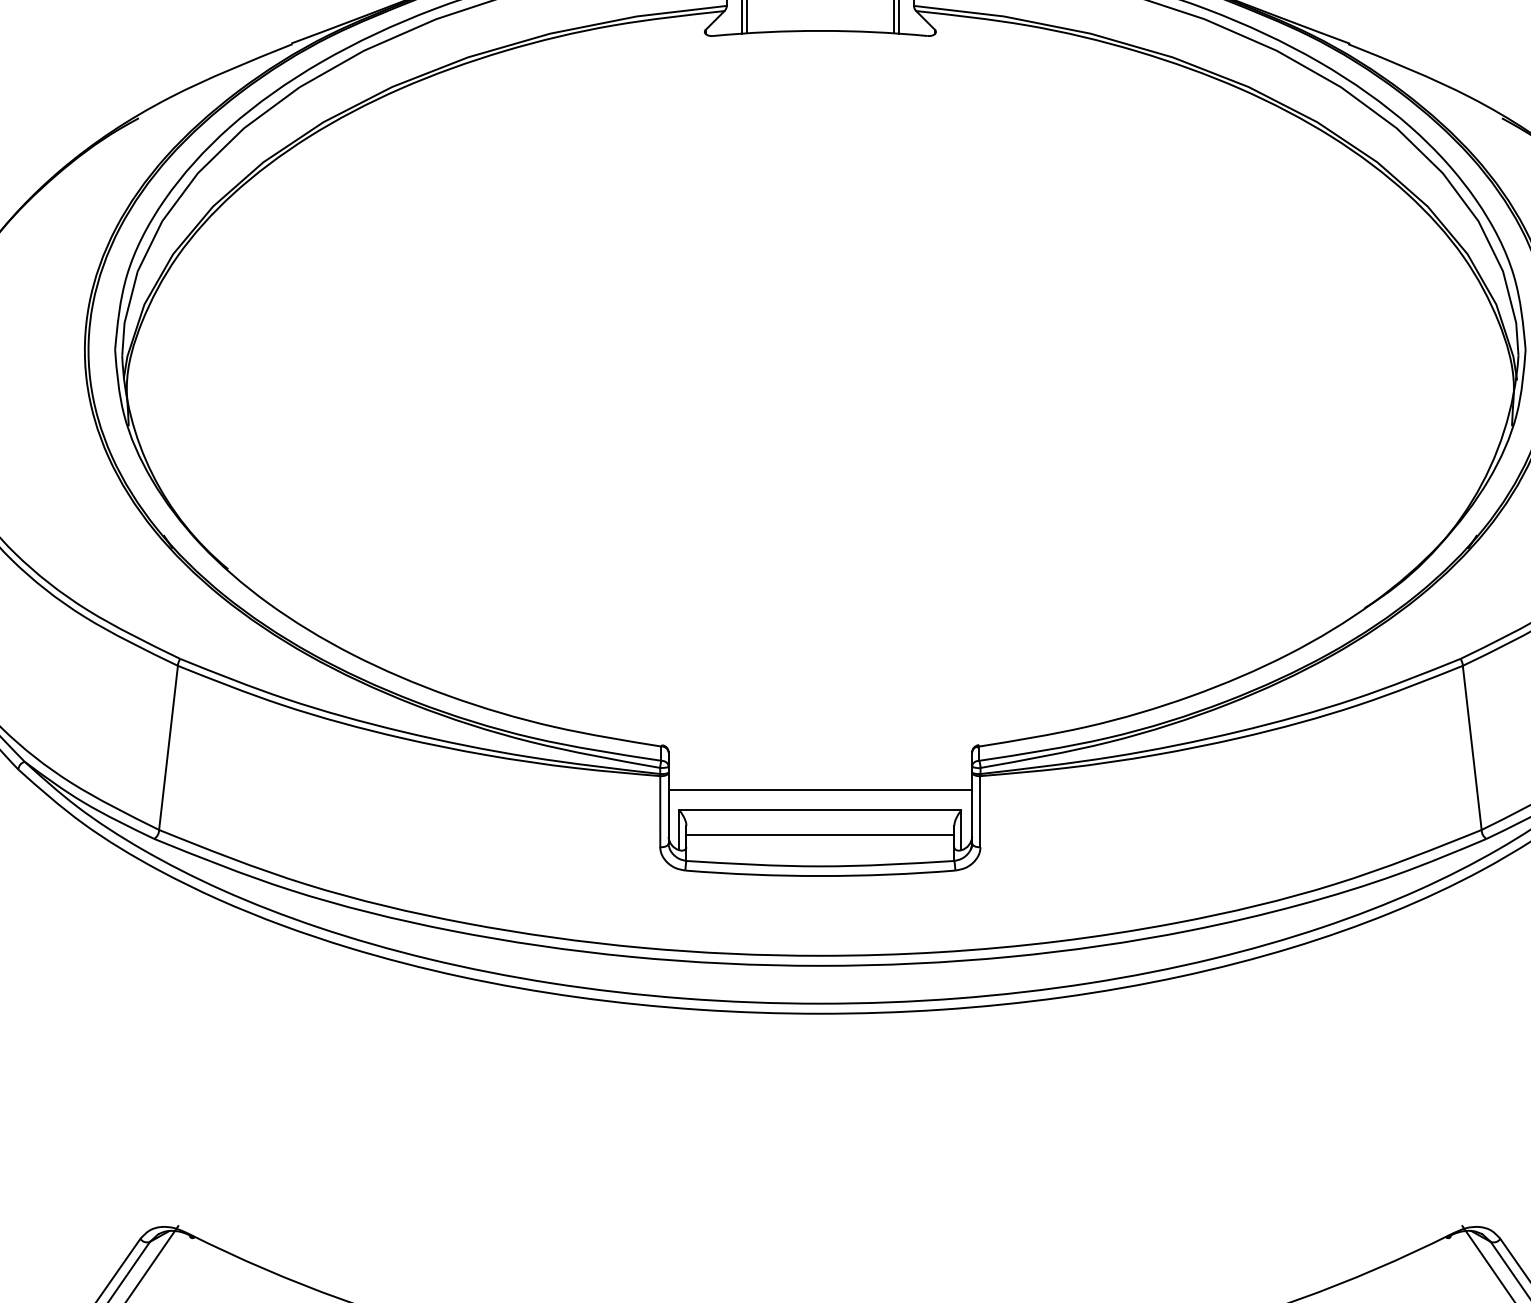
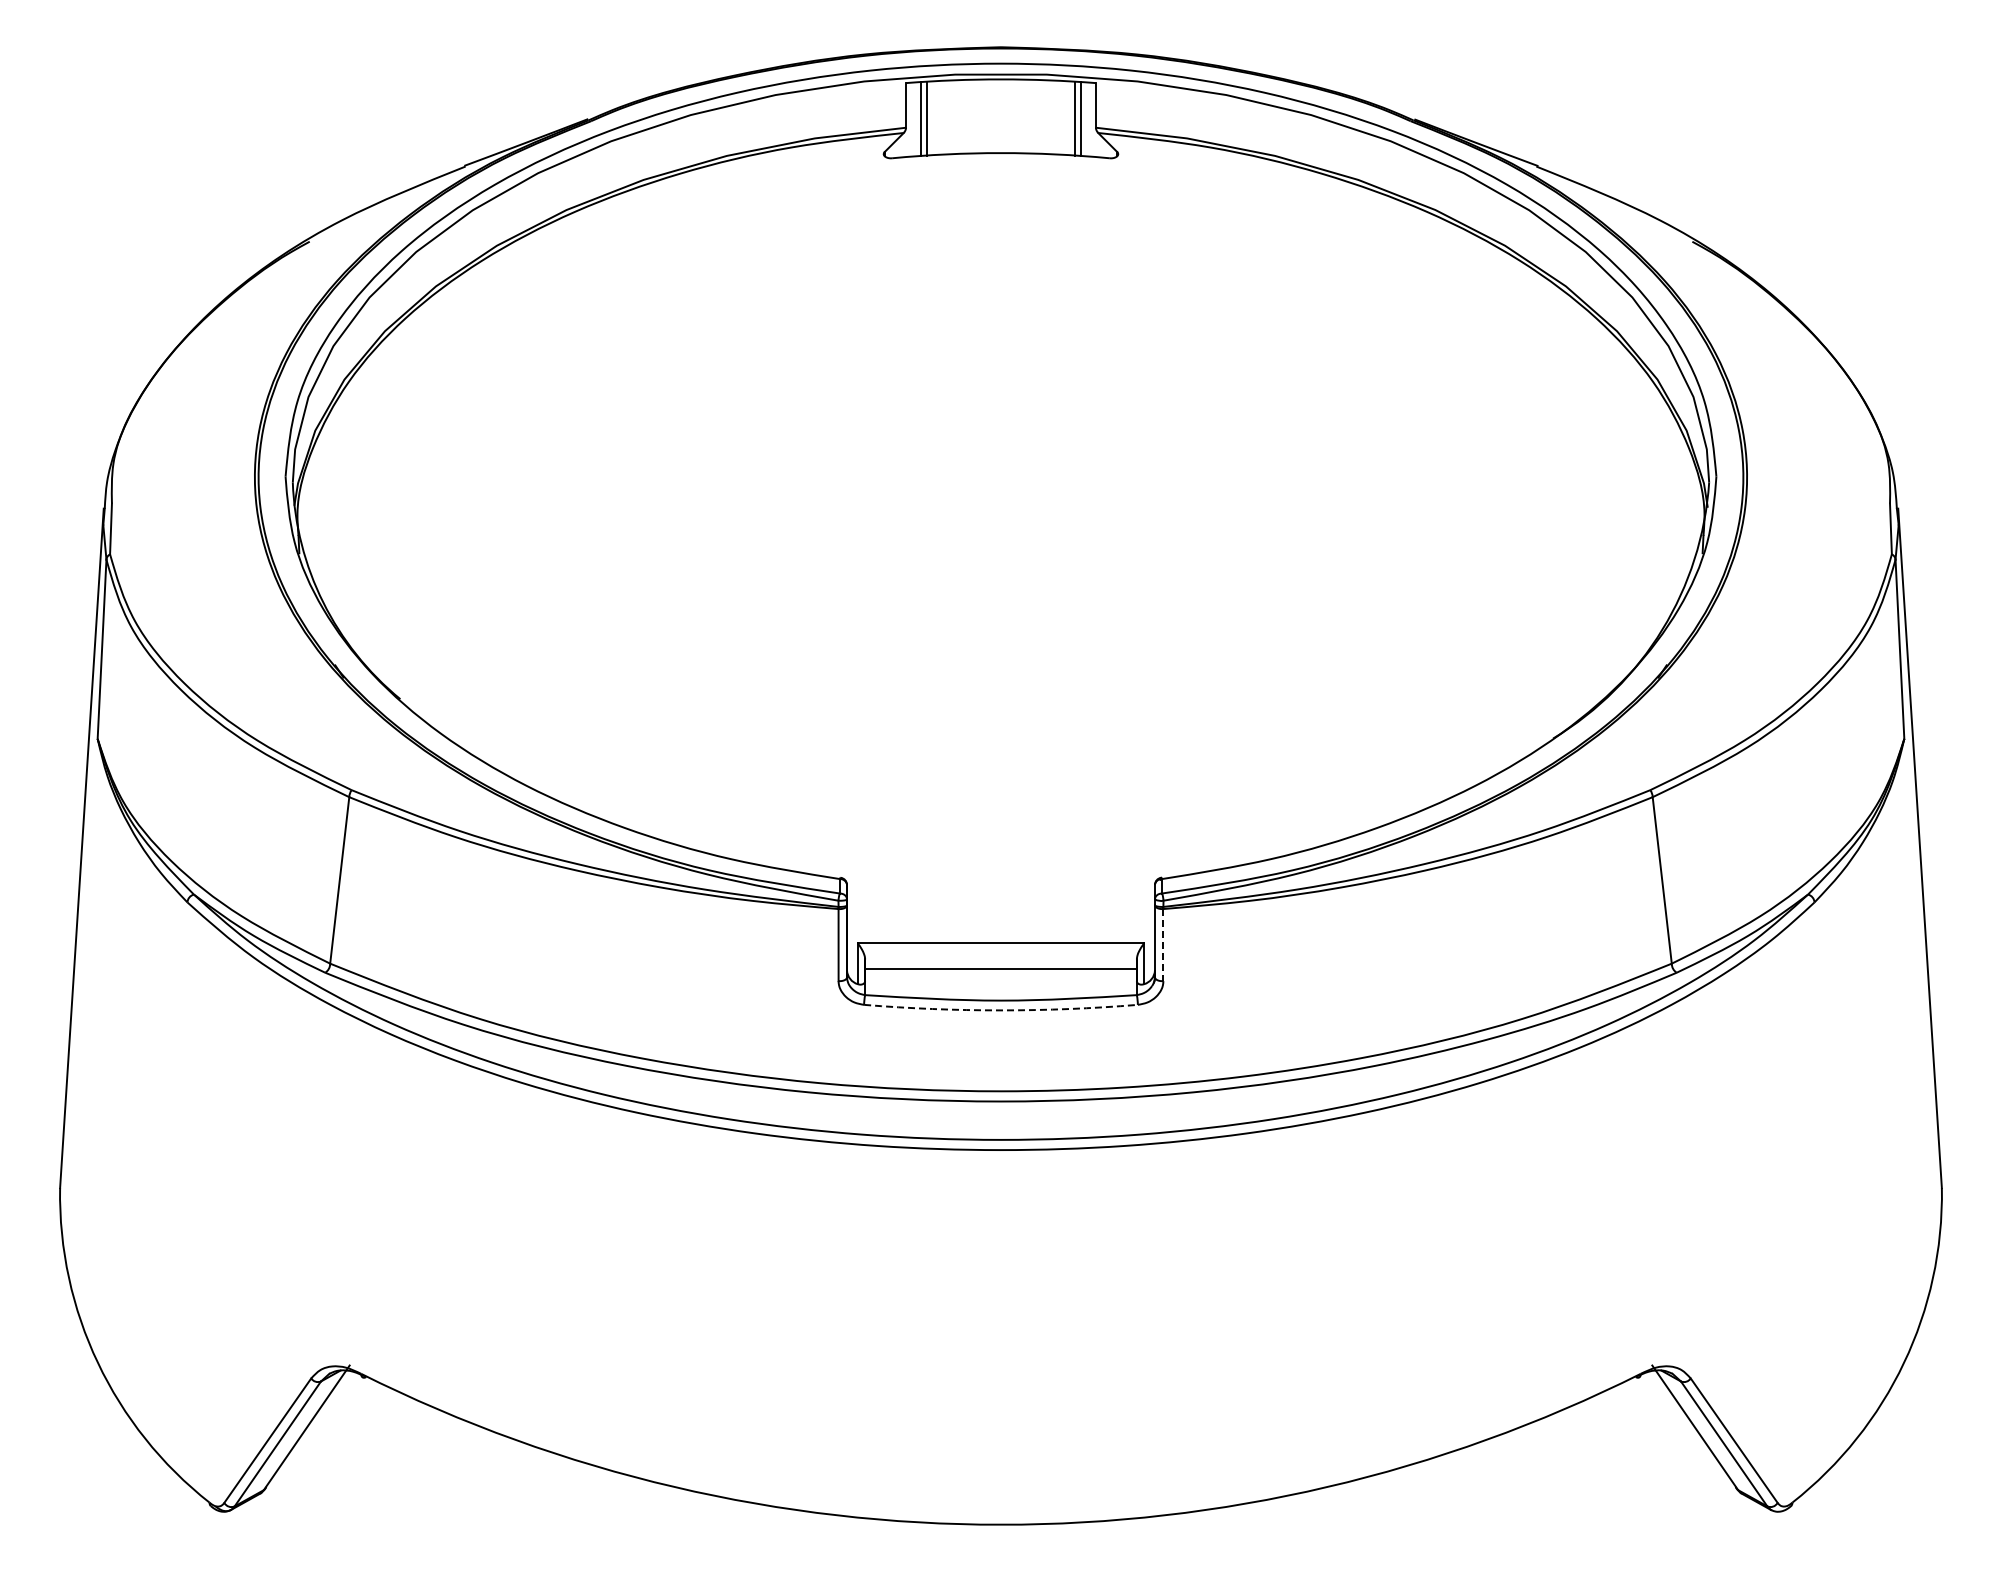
line: (819, 789) -> (1000, 922), removed
line: (980, 812) -> (1163, 945), solid -> dashed
arc: (820, 876) -> (1001, 1010), solid -> dashed

